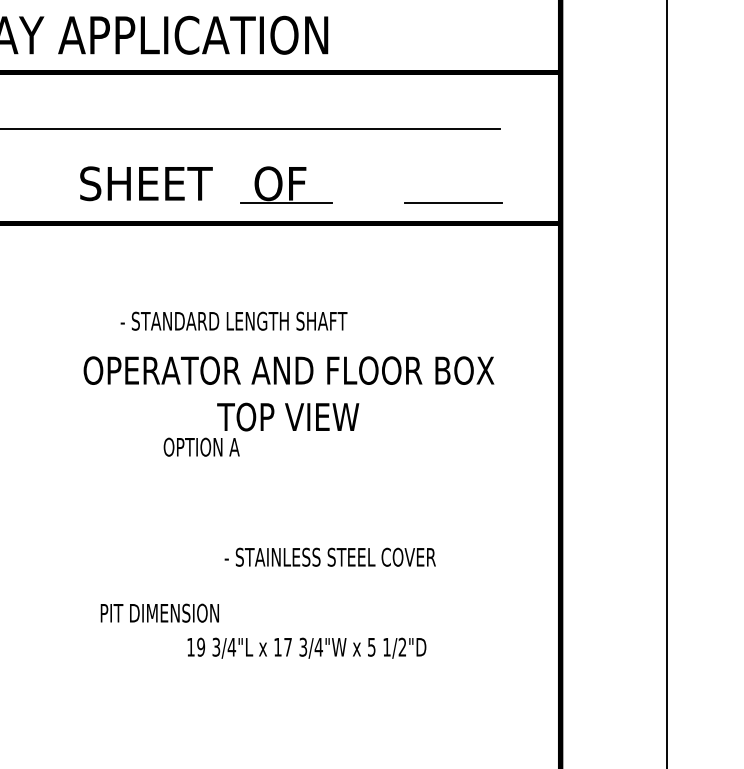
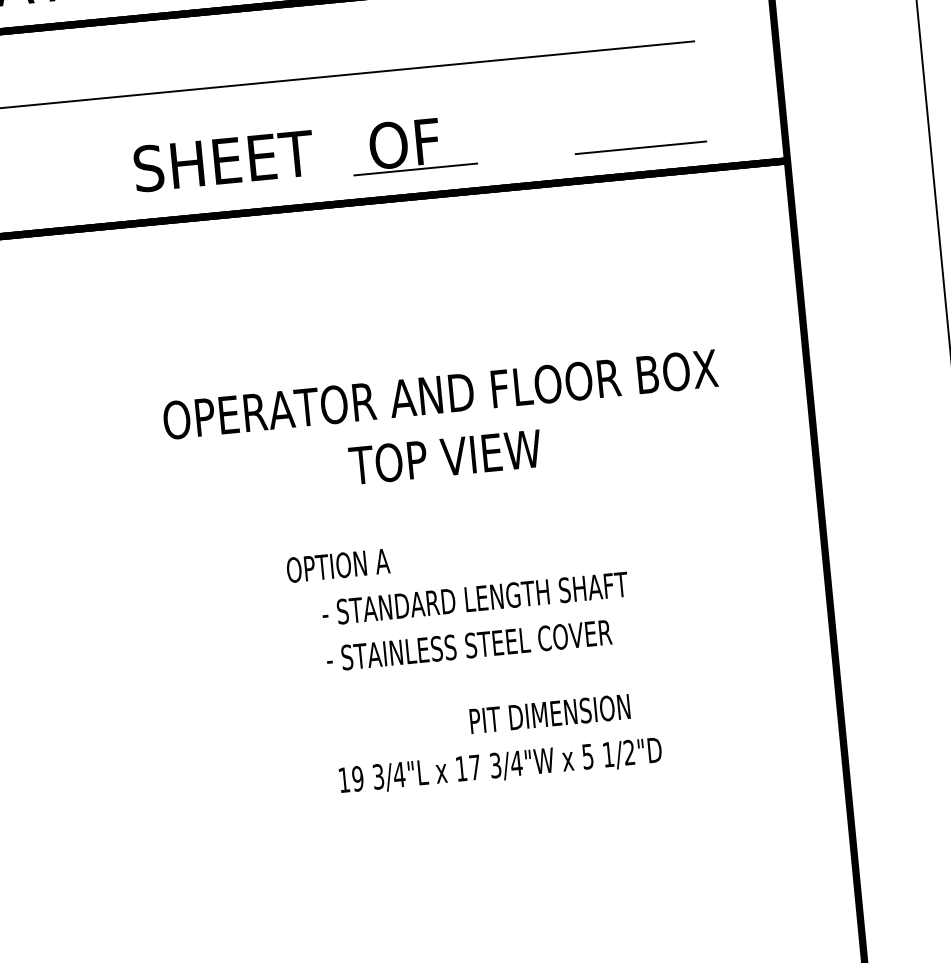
text: (233, 320) -> (474, 597), moved
text: (201, 446) -> (337, 564), moved
text: (329, 556) -> (467, 644), moved
text: (159, 612) -> (549, 713), moved

